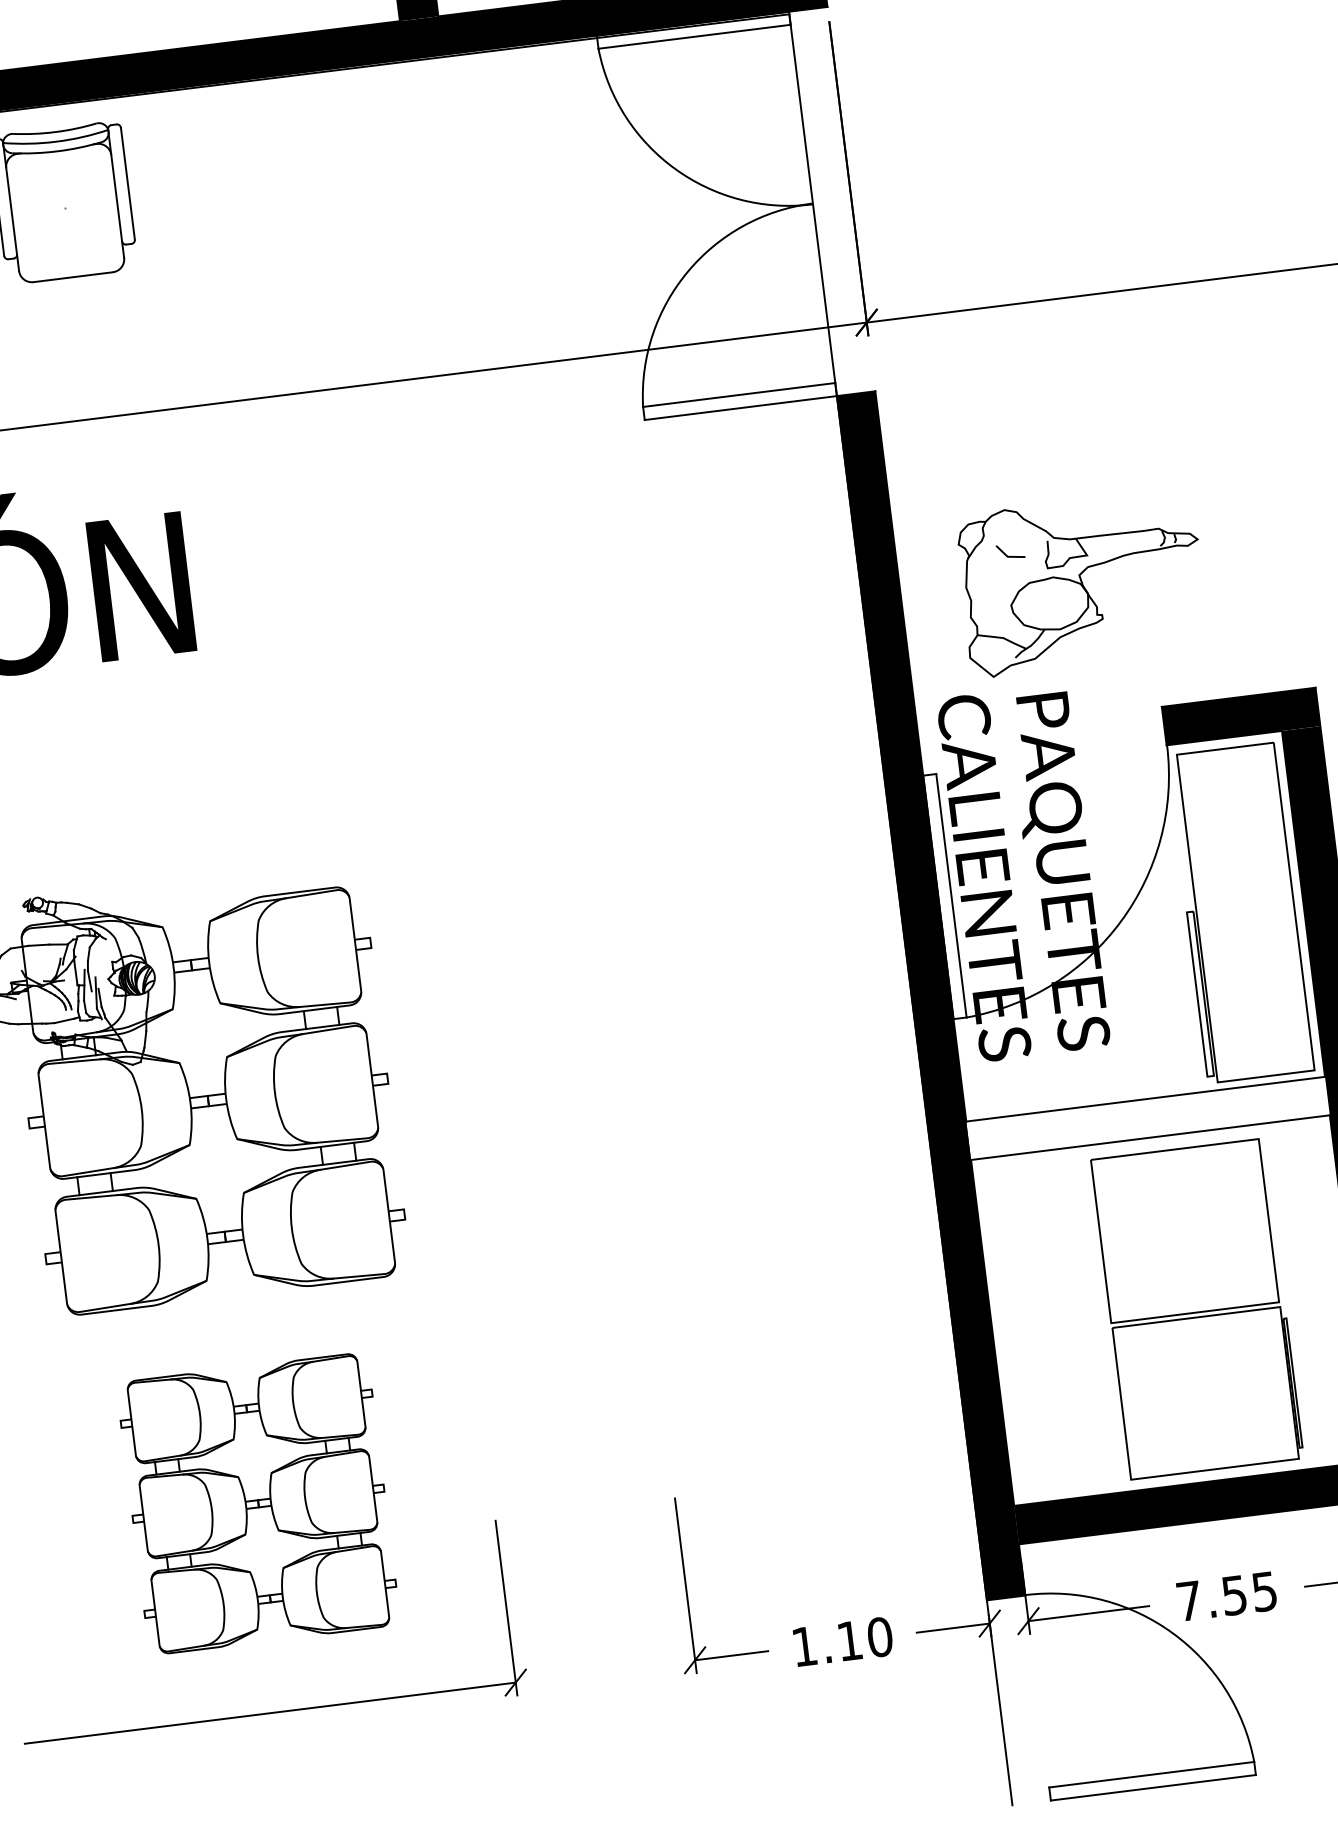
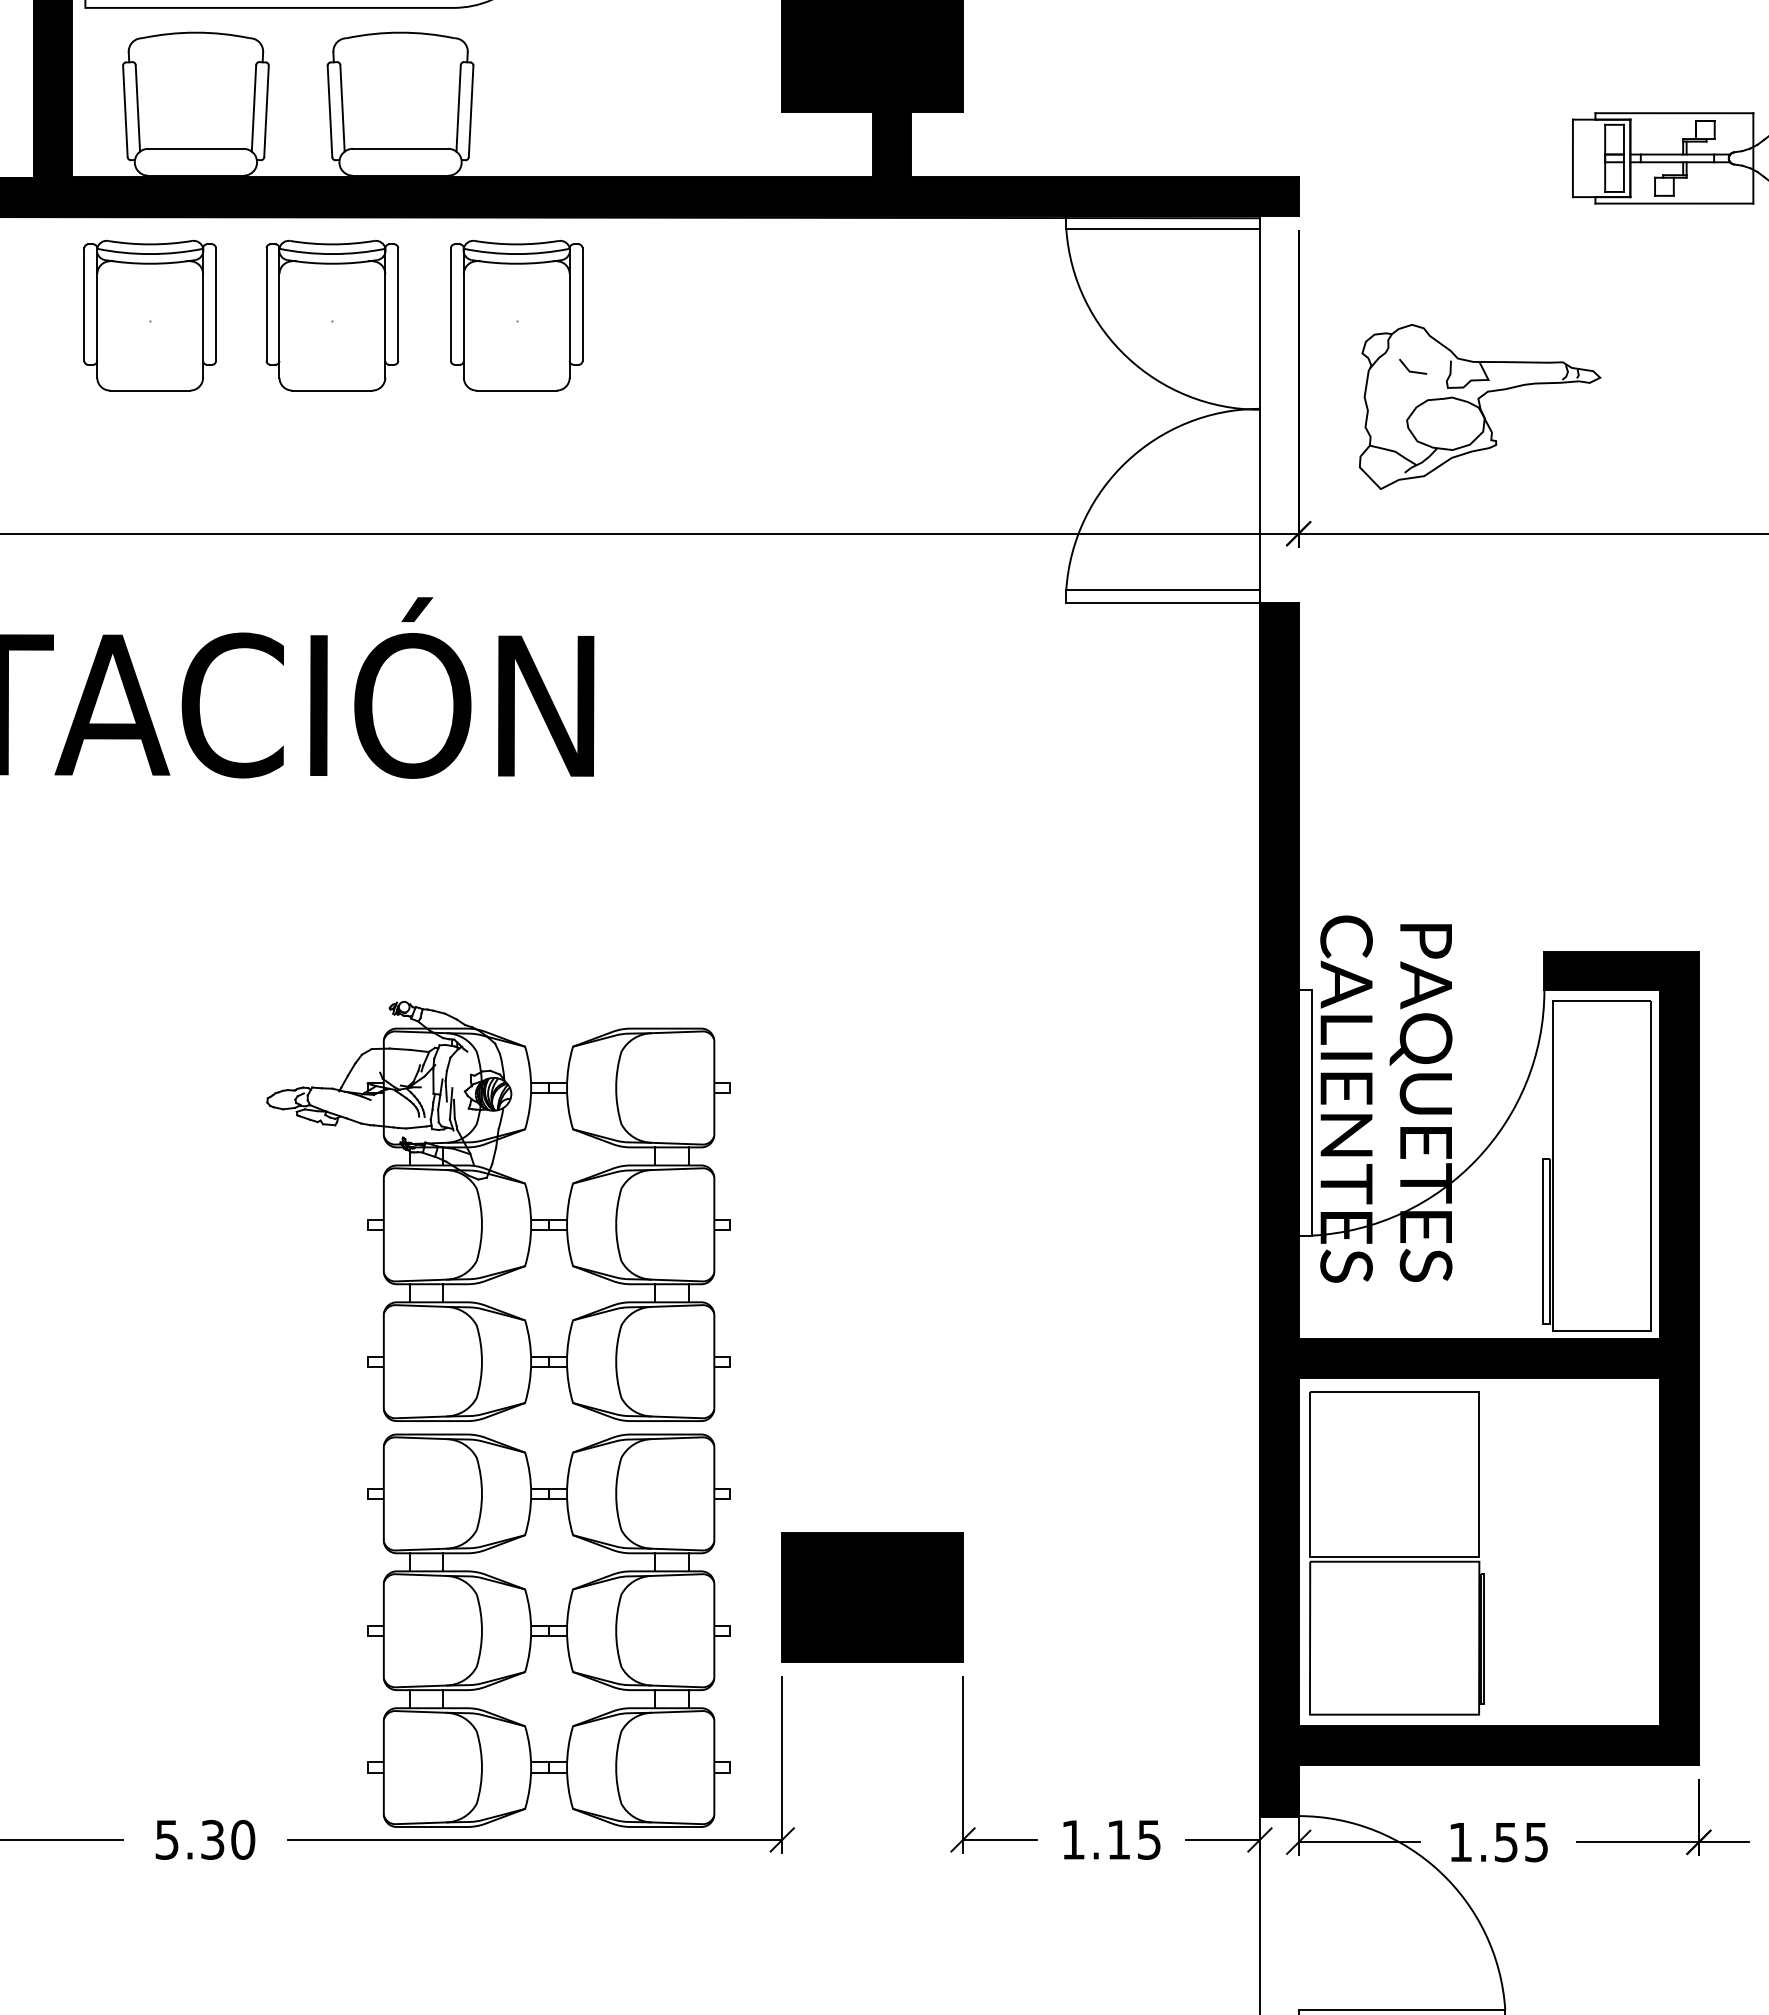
part: (1082, 582) -> (1480, 406), moved
fill: (1148, 1117) -> (1479, 1357), added
part: (1197, 1309) -> (1396, 1553), moved
part: (575, 1430) -> (872, 1597), added
part: (257, 1503) -> (548, 1630), size x1.43
text: (1189, 1601) -> (1460, 1842), 7.55 -> 1.55
text: (880, 1636) -> (1149, 1839), 1.10 -> 1.15

